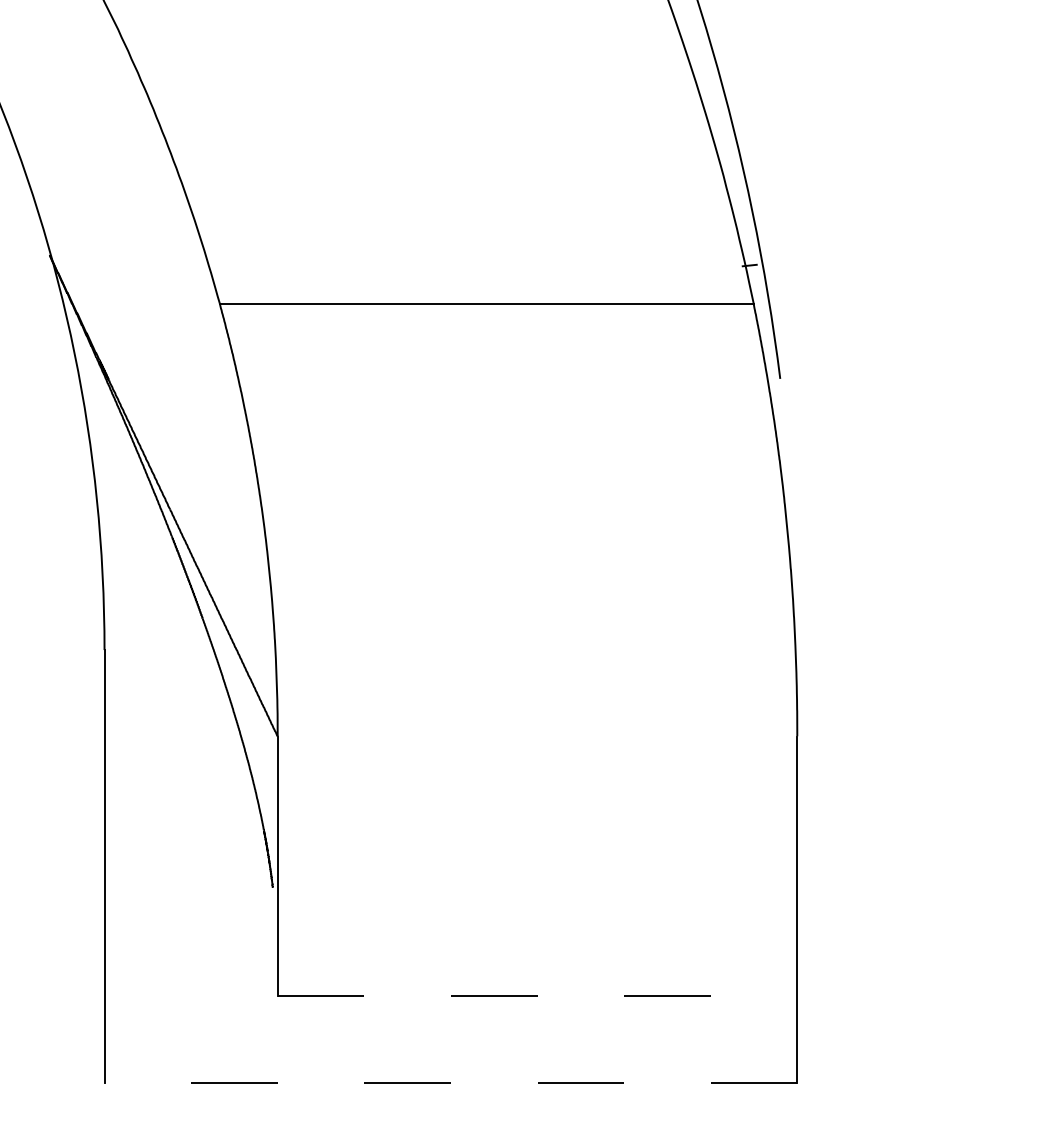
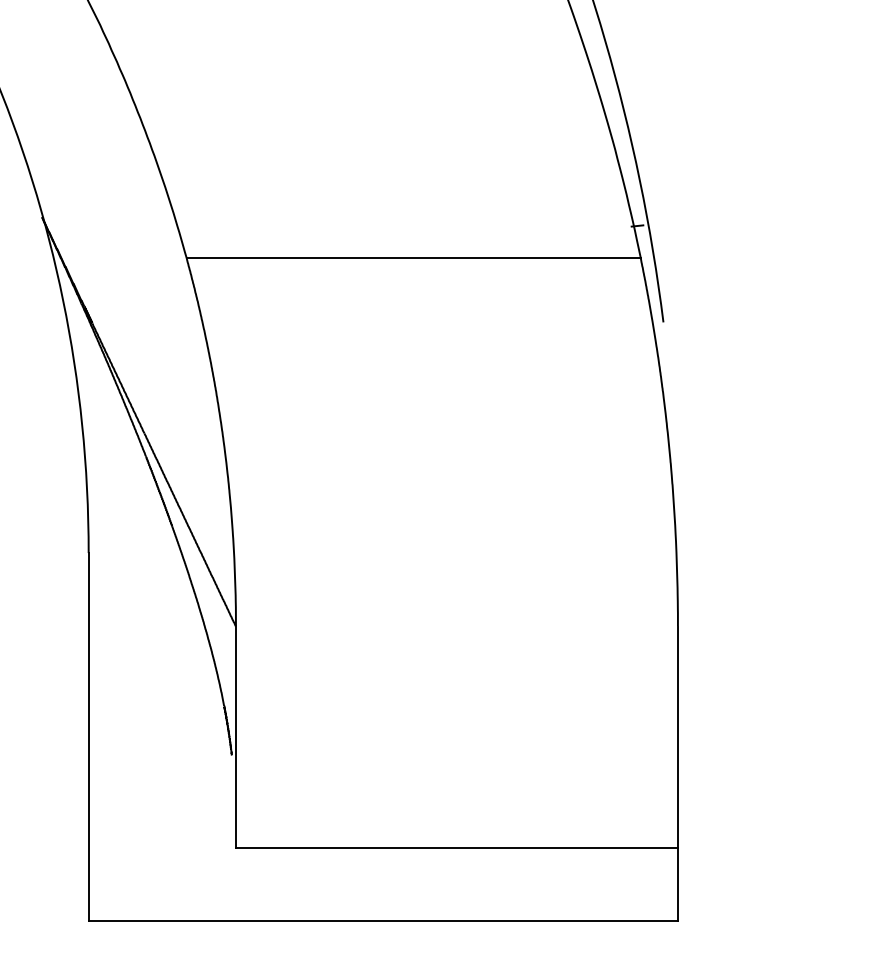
line: (537, 996) -> (456, 847), dashed -> solid
line: (450, 1083) -> (382, 921), dashed -> solid

